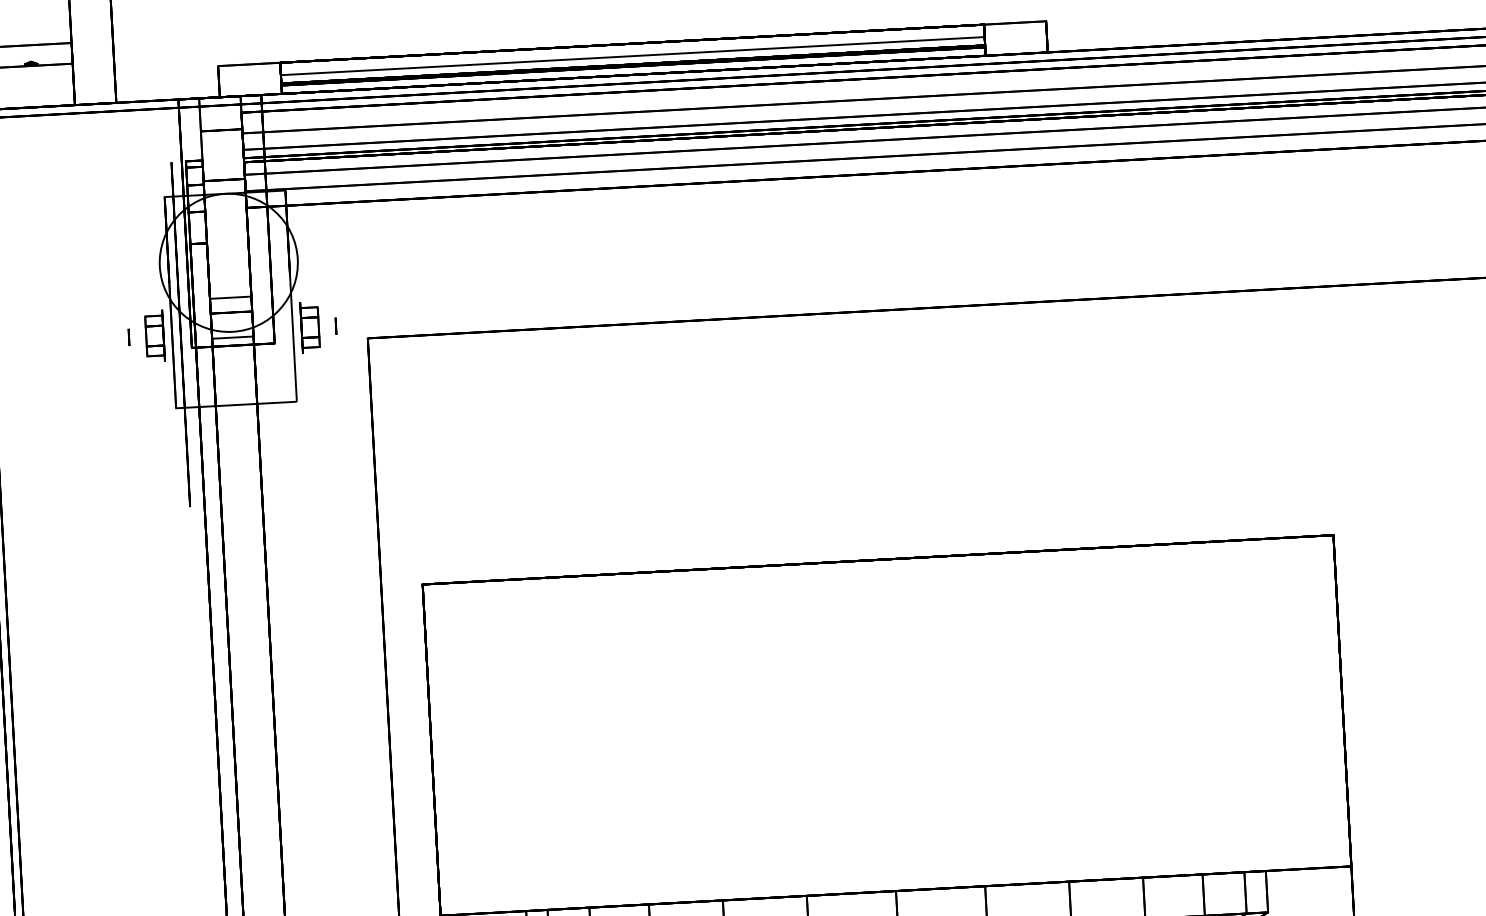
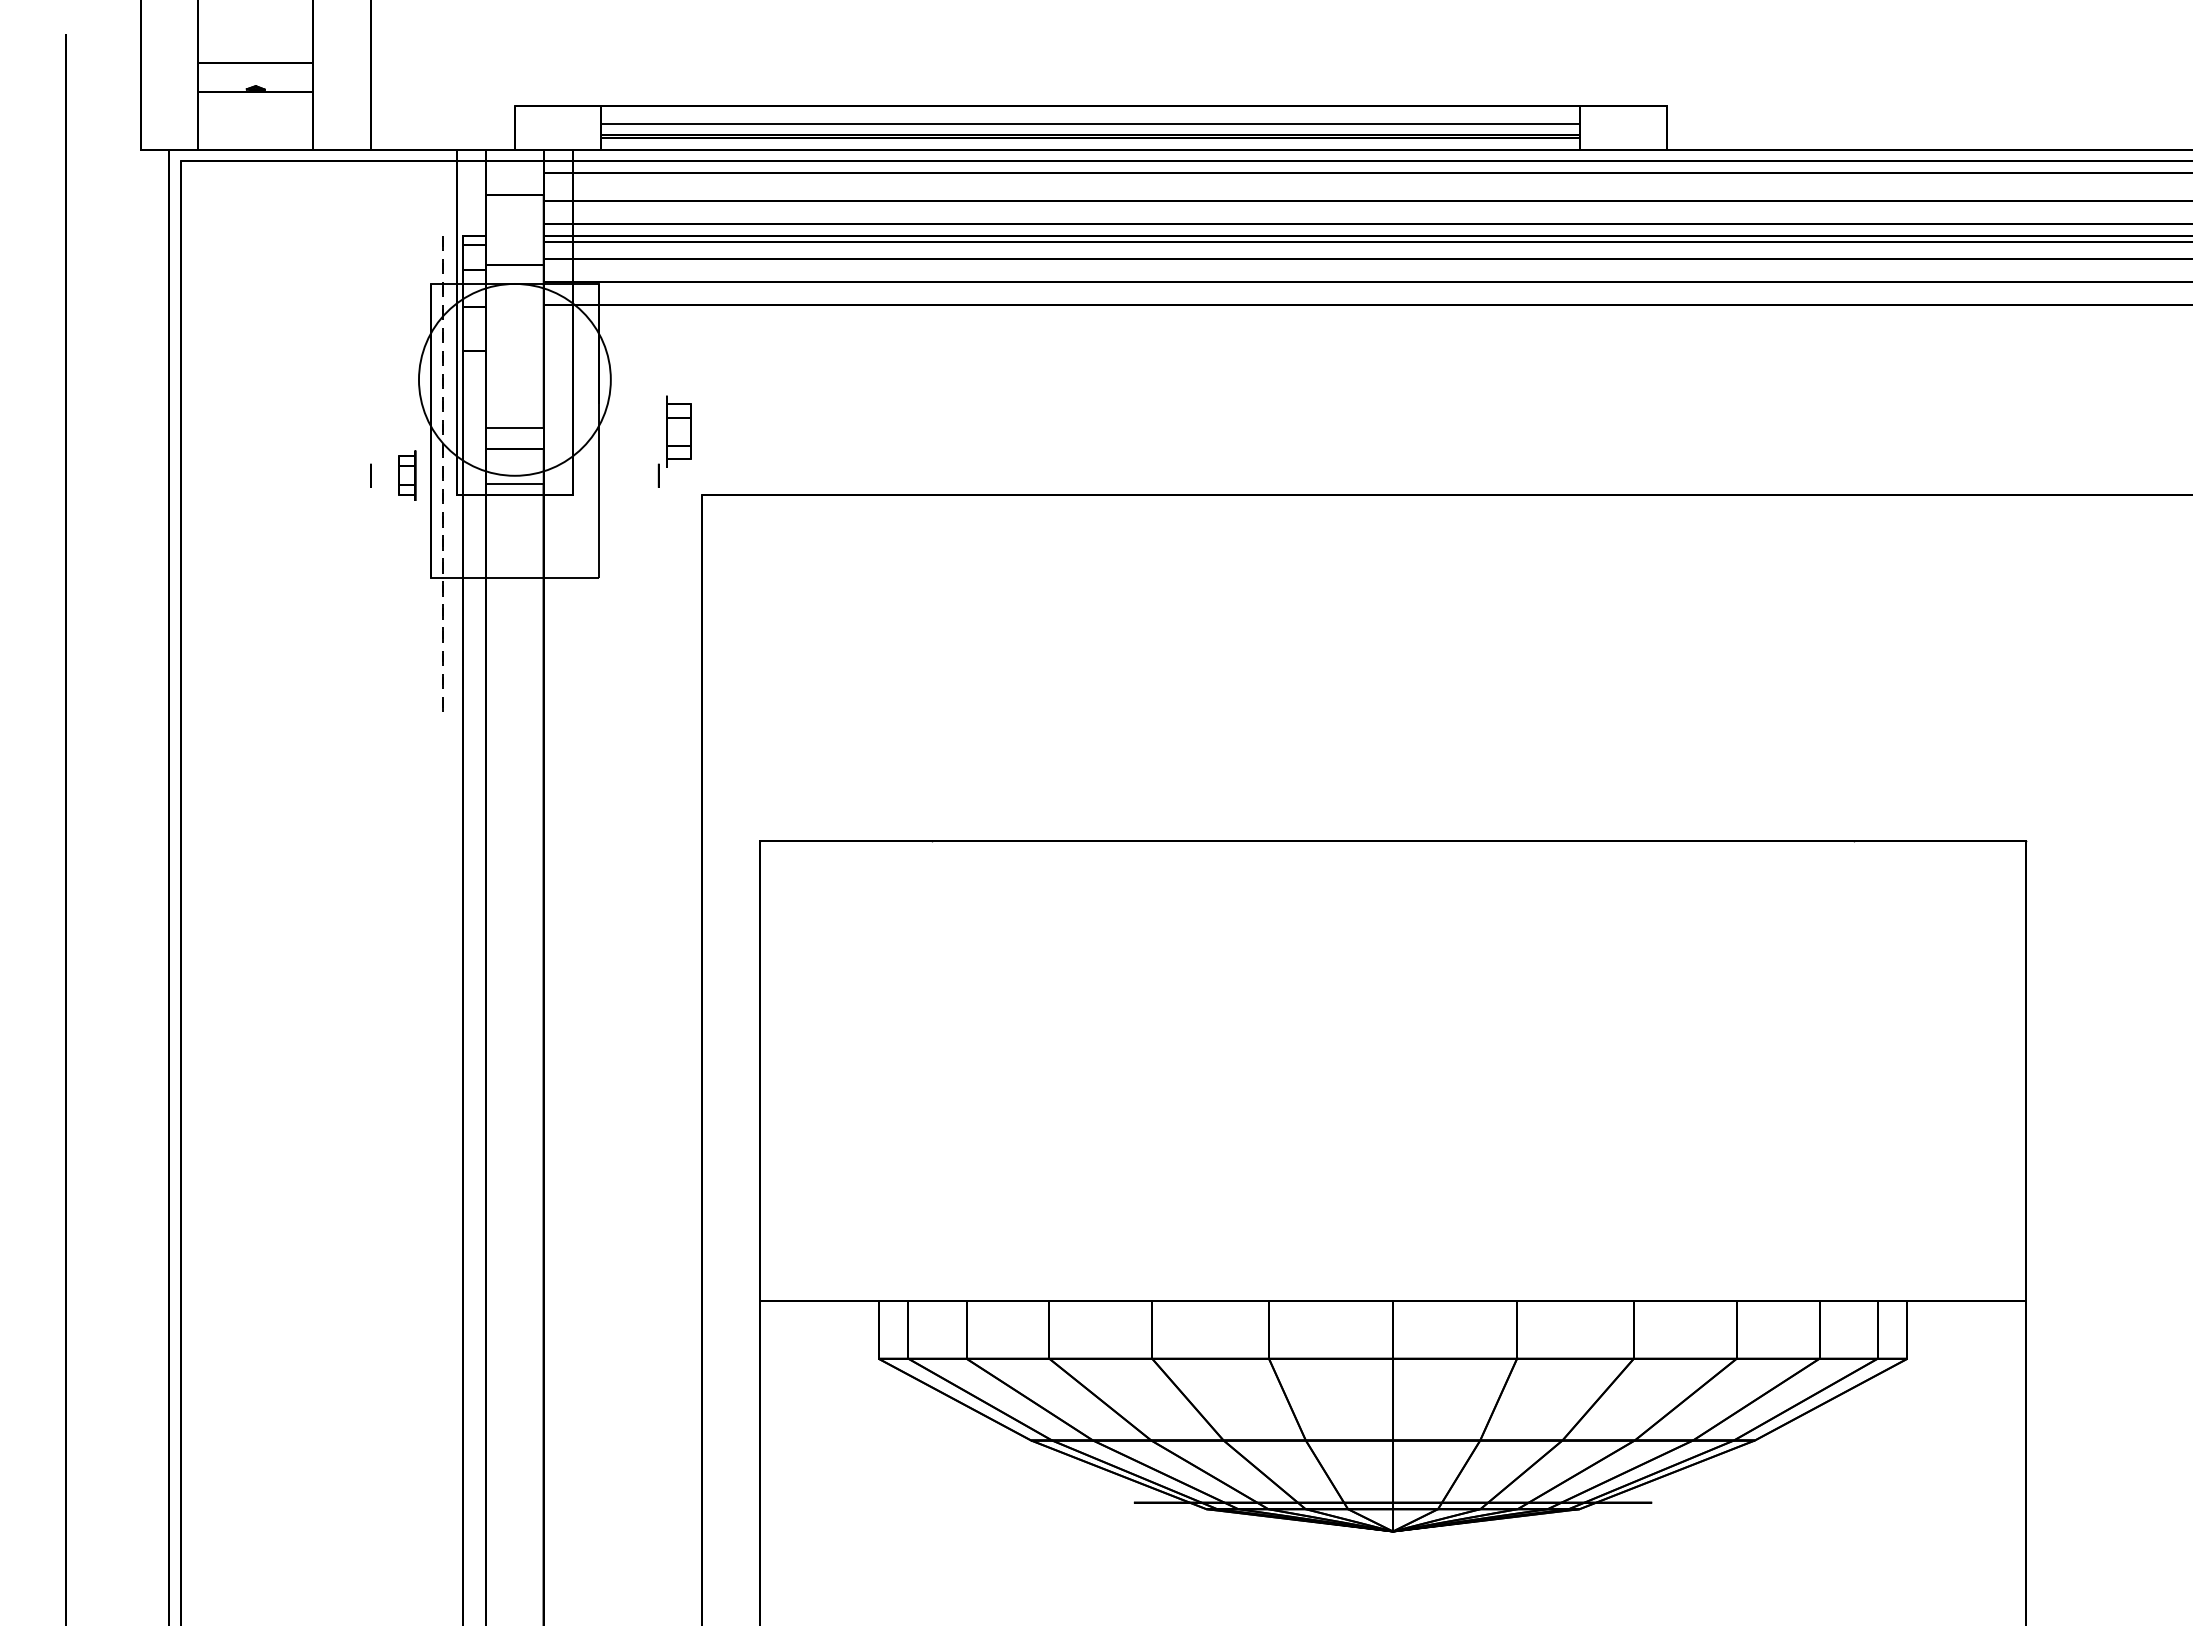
part: (309, 327) -> (678, 431), moved
circle: (180, 334) -> (442, 475), solid -> dashed
part: (154, 335) -> (406, 475), size x0.7

